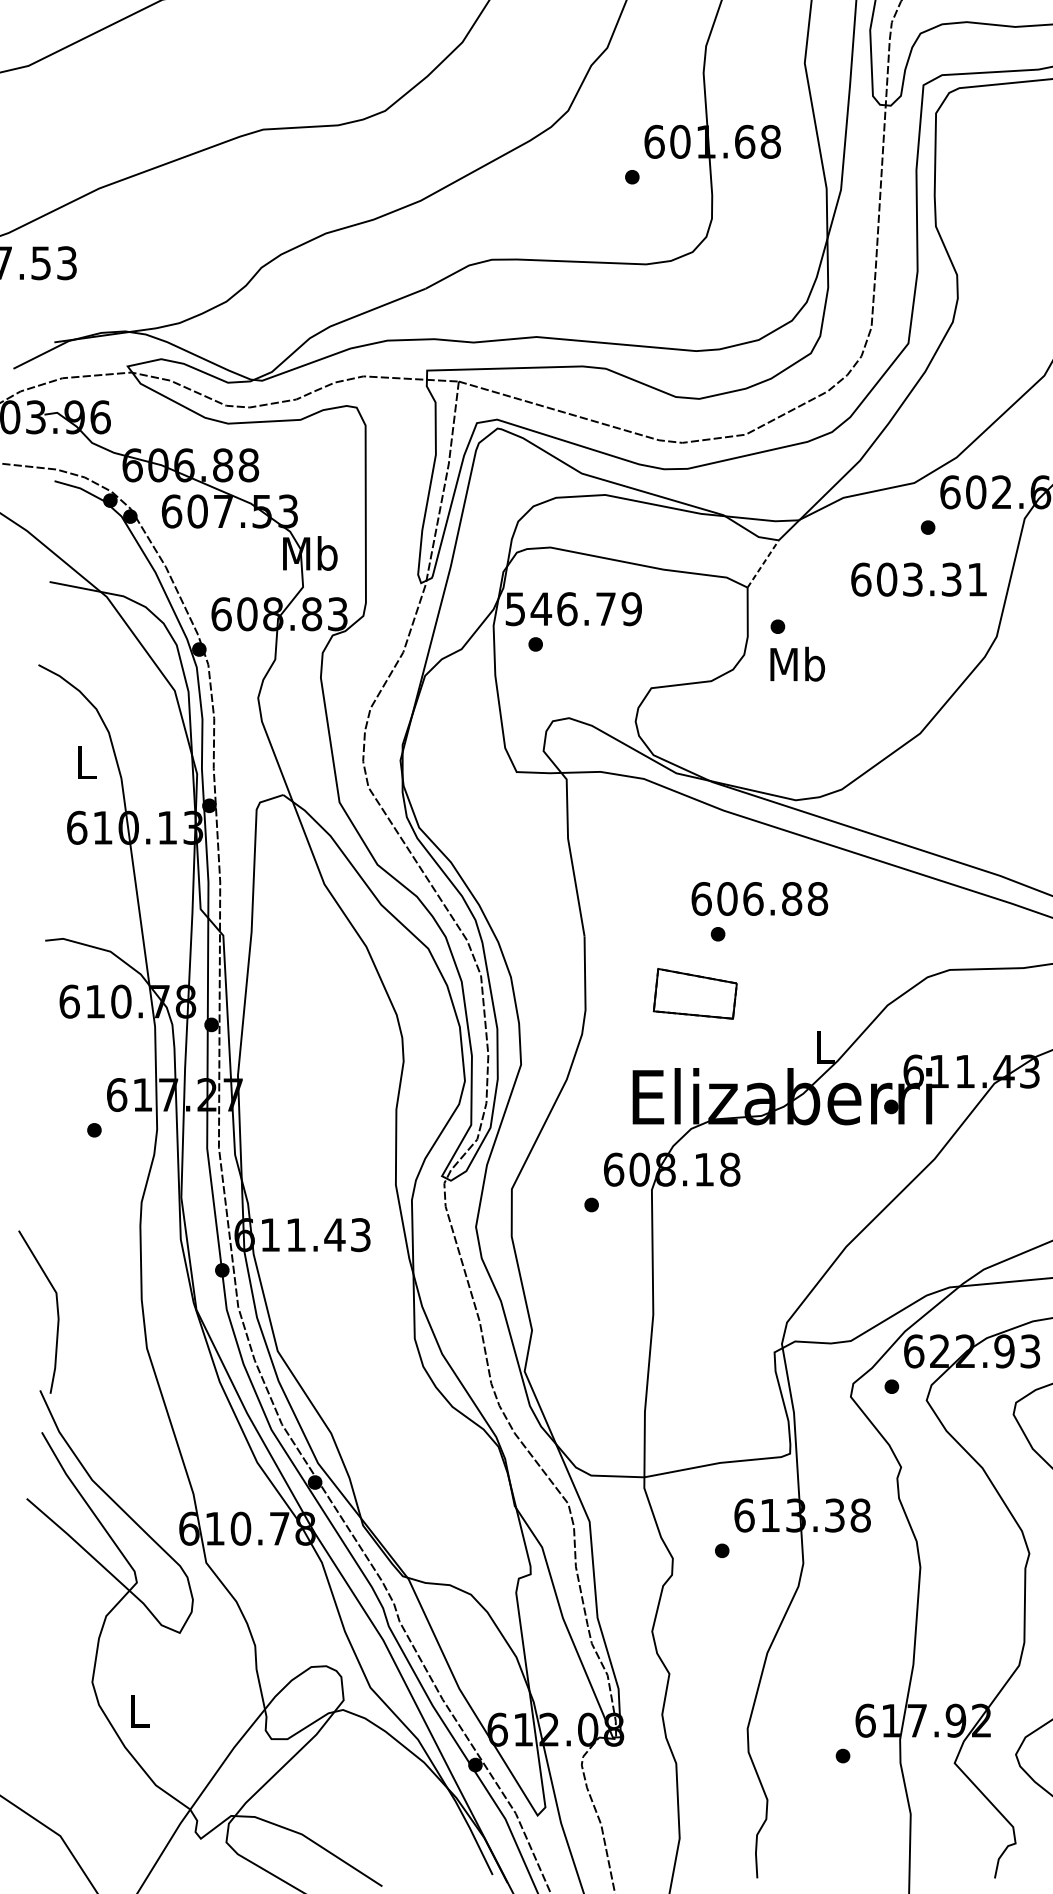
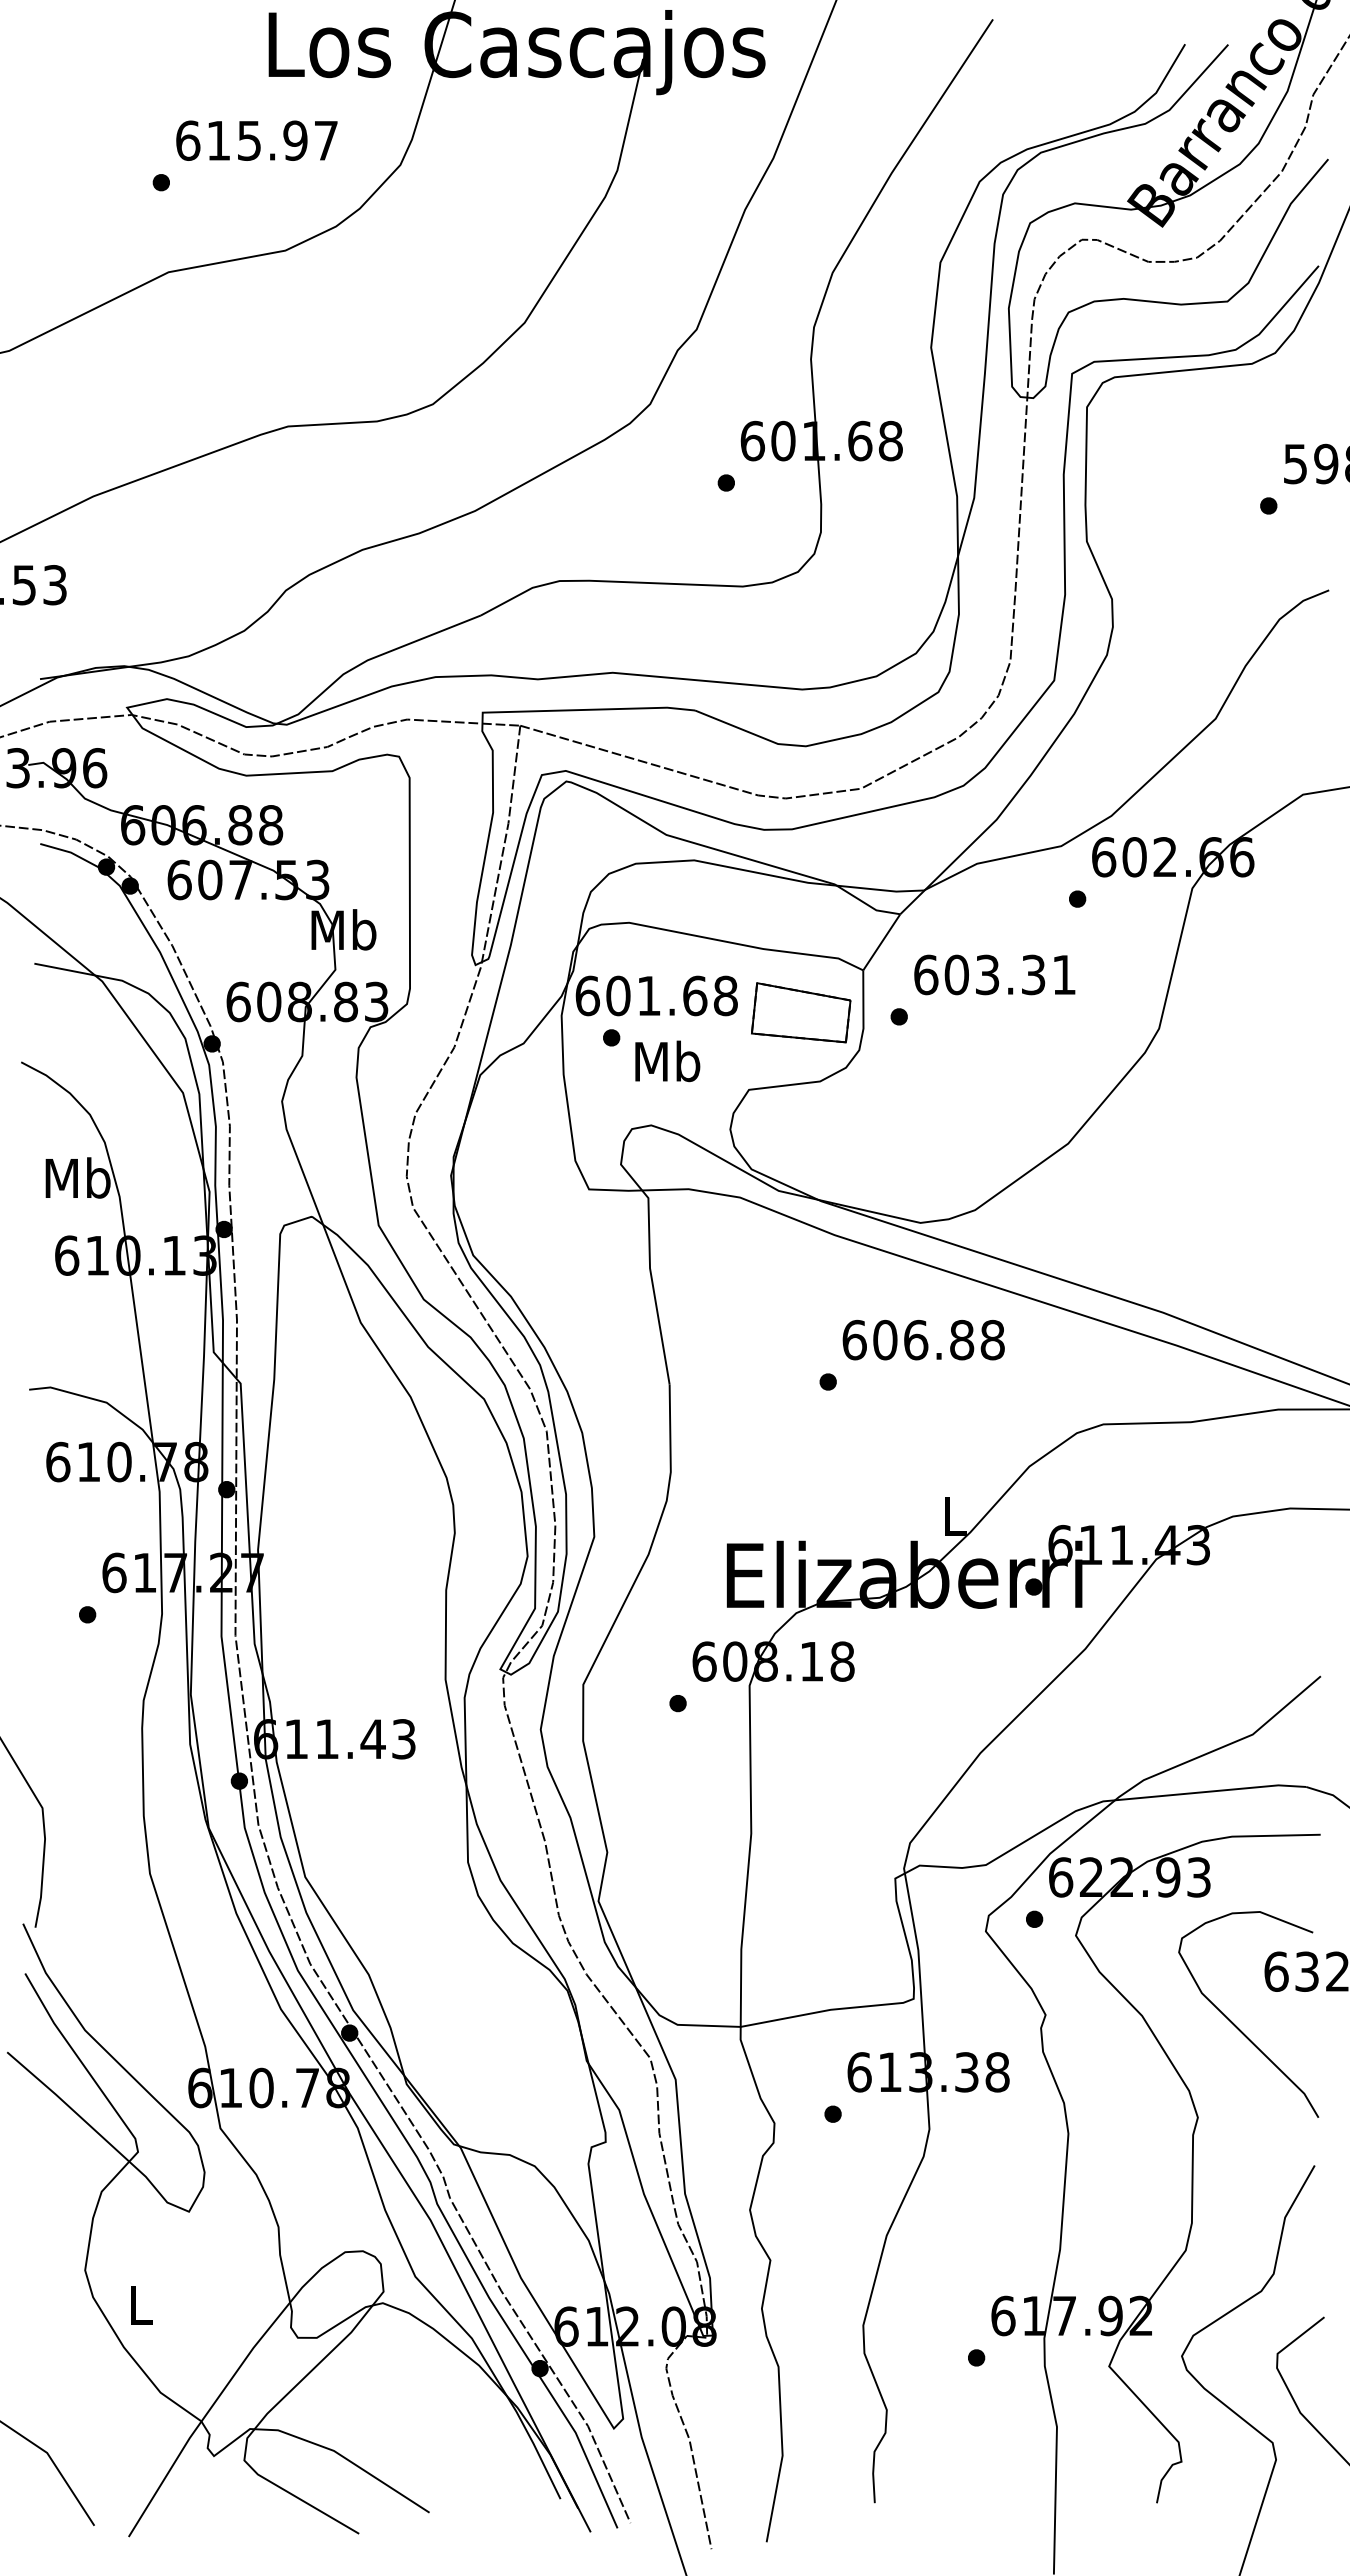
line: (762, 564) -> (881, 942), dashed -> solid
text: (918, 579) -> (994, 974), moved
text: (573, 608) -> (656, 995), 546.79 -> 601.68
text: (797, 664) -> (667, 1061), moved
text: (85, 762) -> (77, 1177), L -> Mb
text: (759, 898) -> (923, 1339), moved
part: (695, 993) -> (801, 1012), moved

